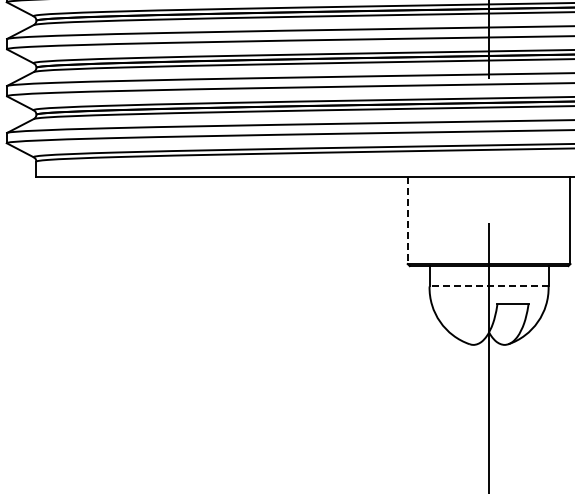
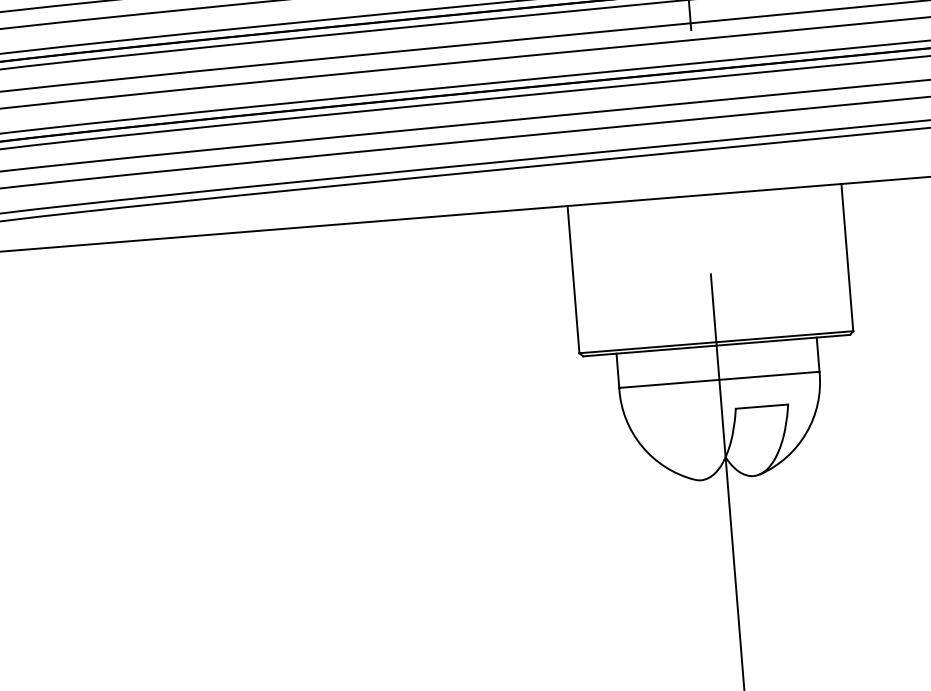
line: (407, 220) -> (573, 279), dashed -> solid
line: (489, 286) -> (720, 379), dashed -> solid

